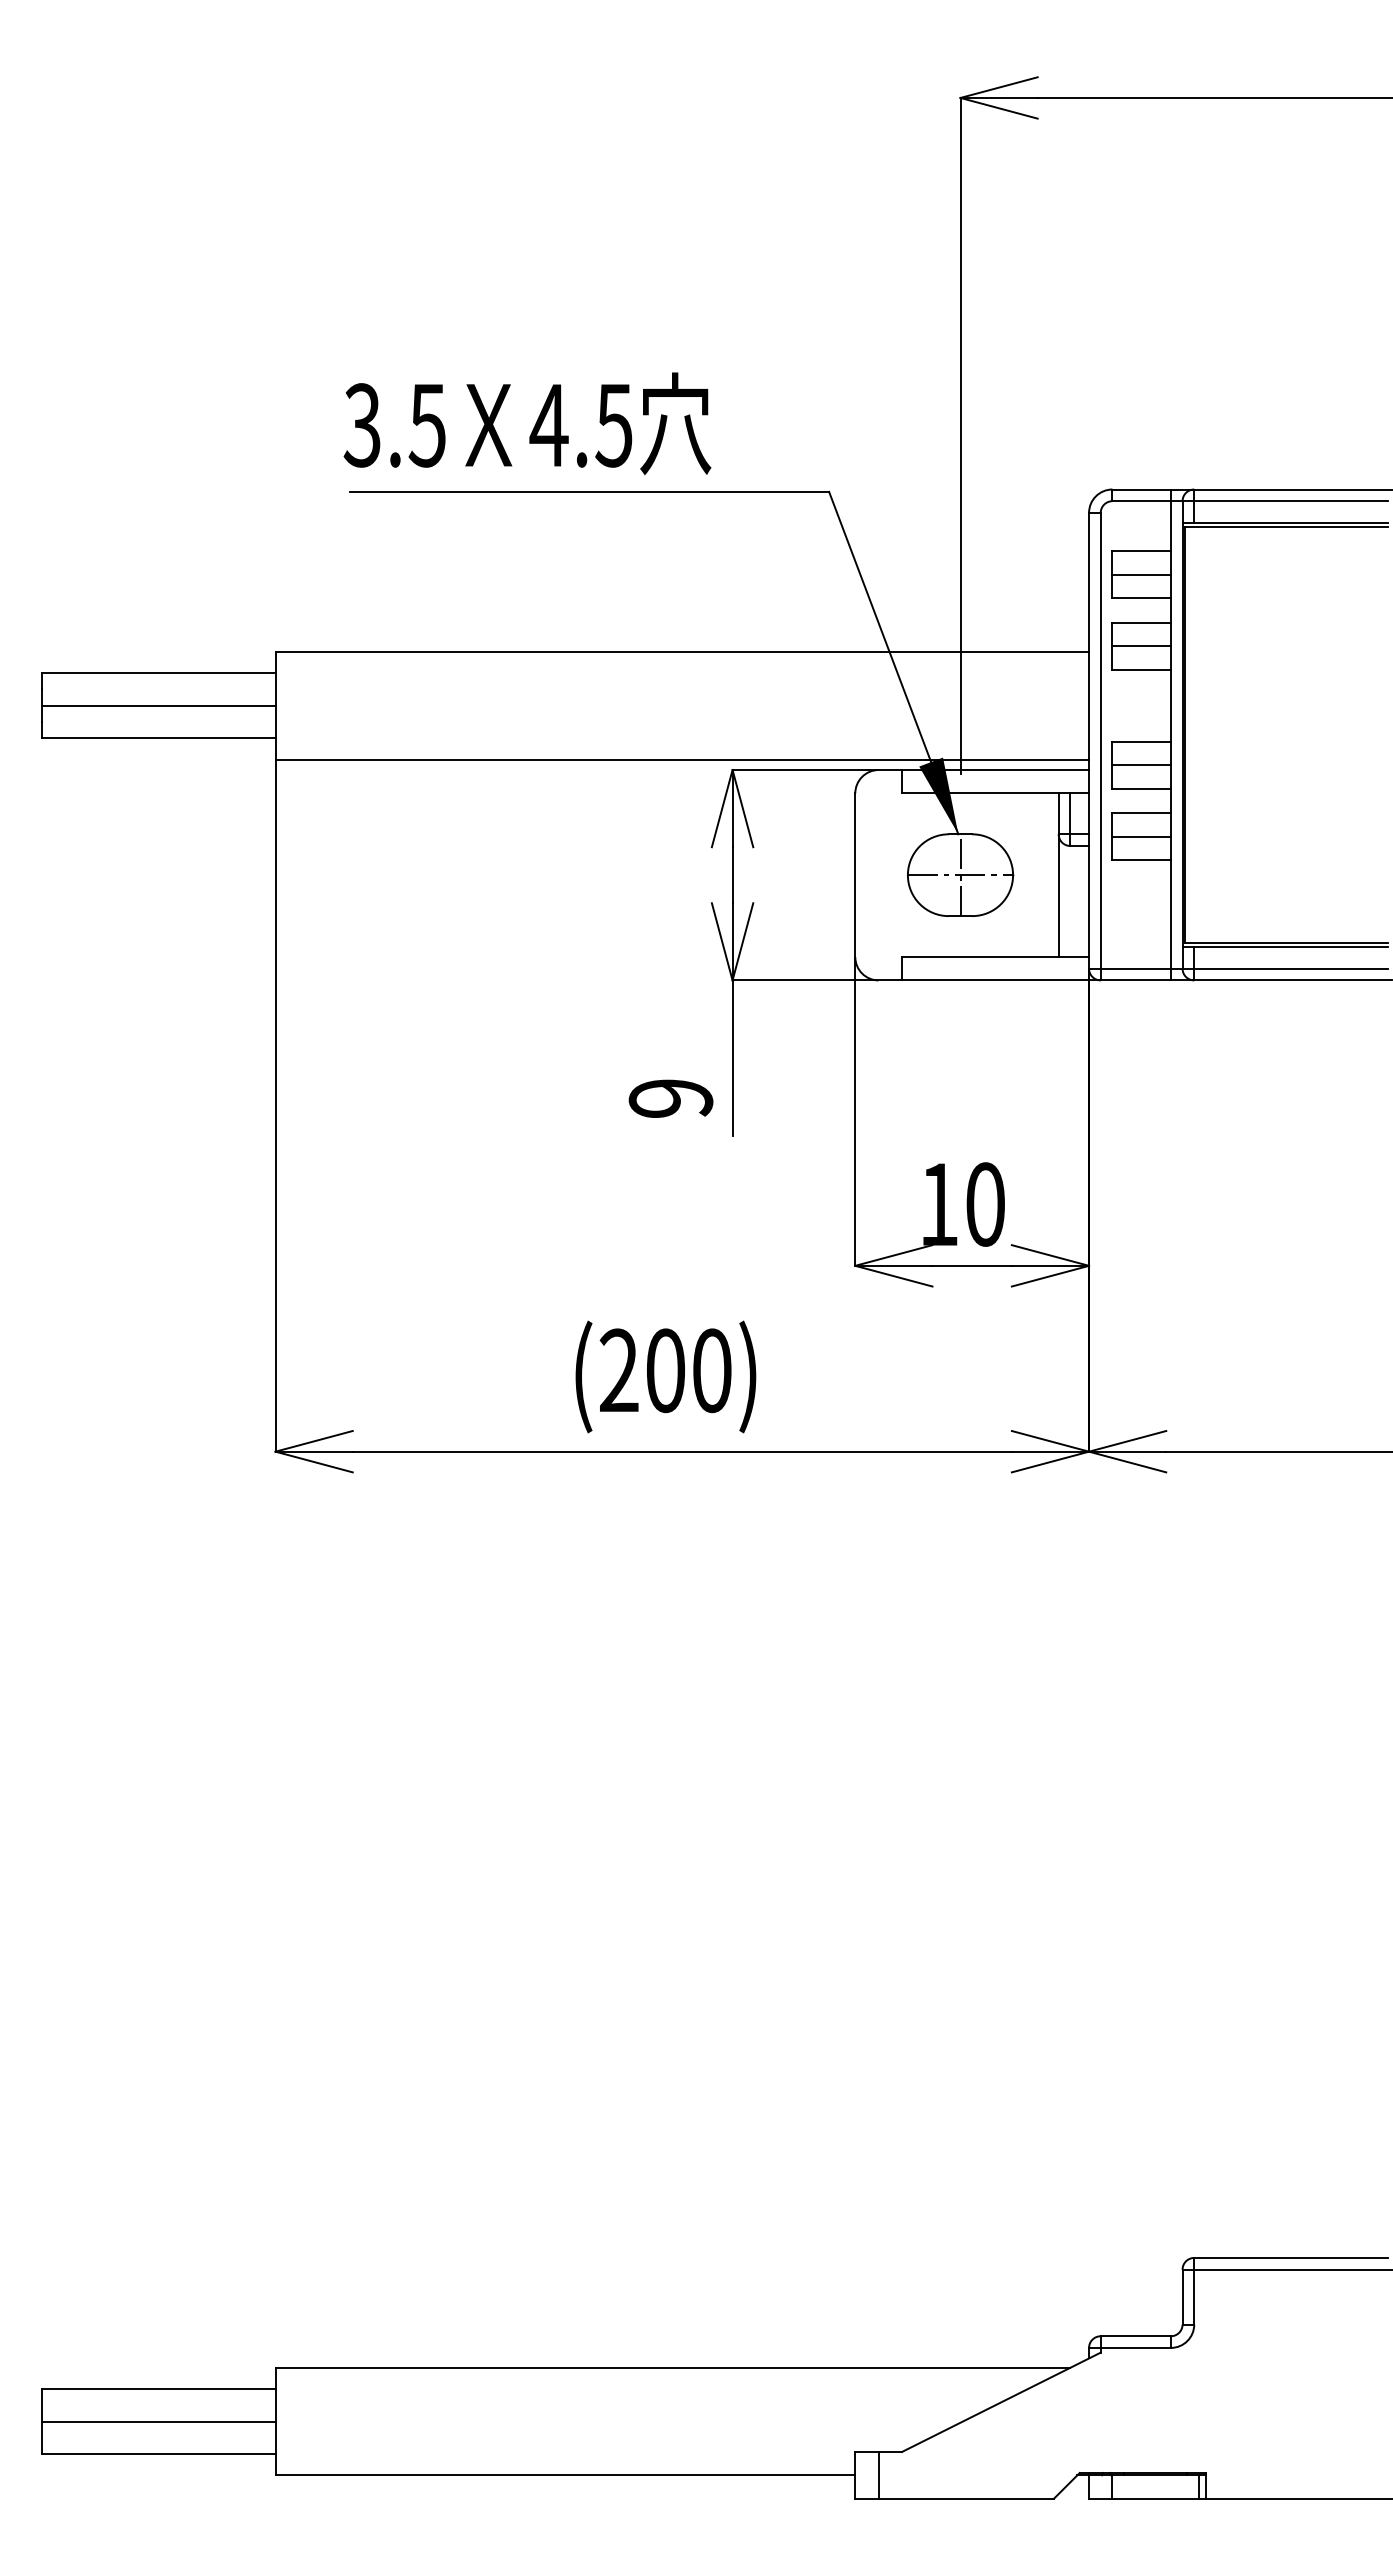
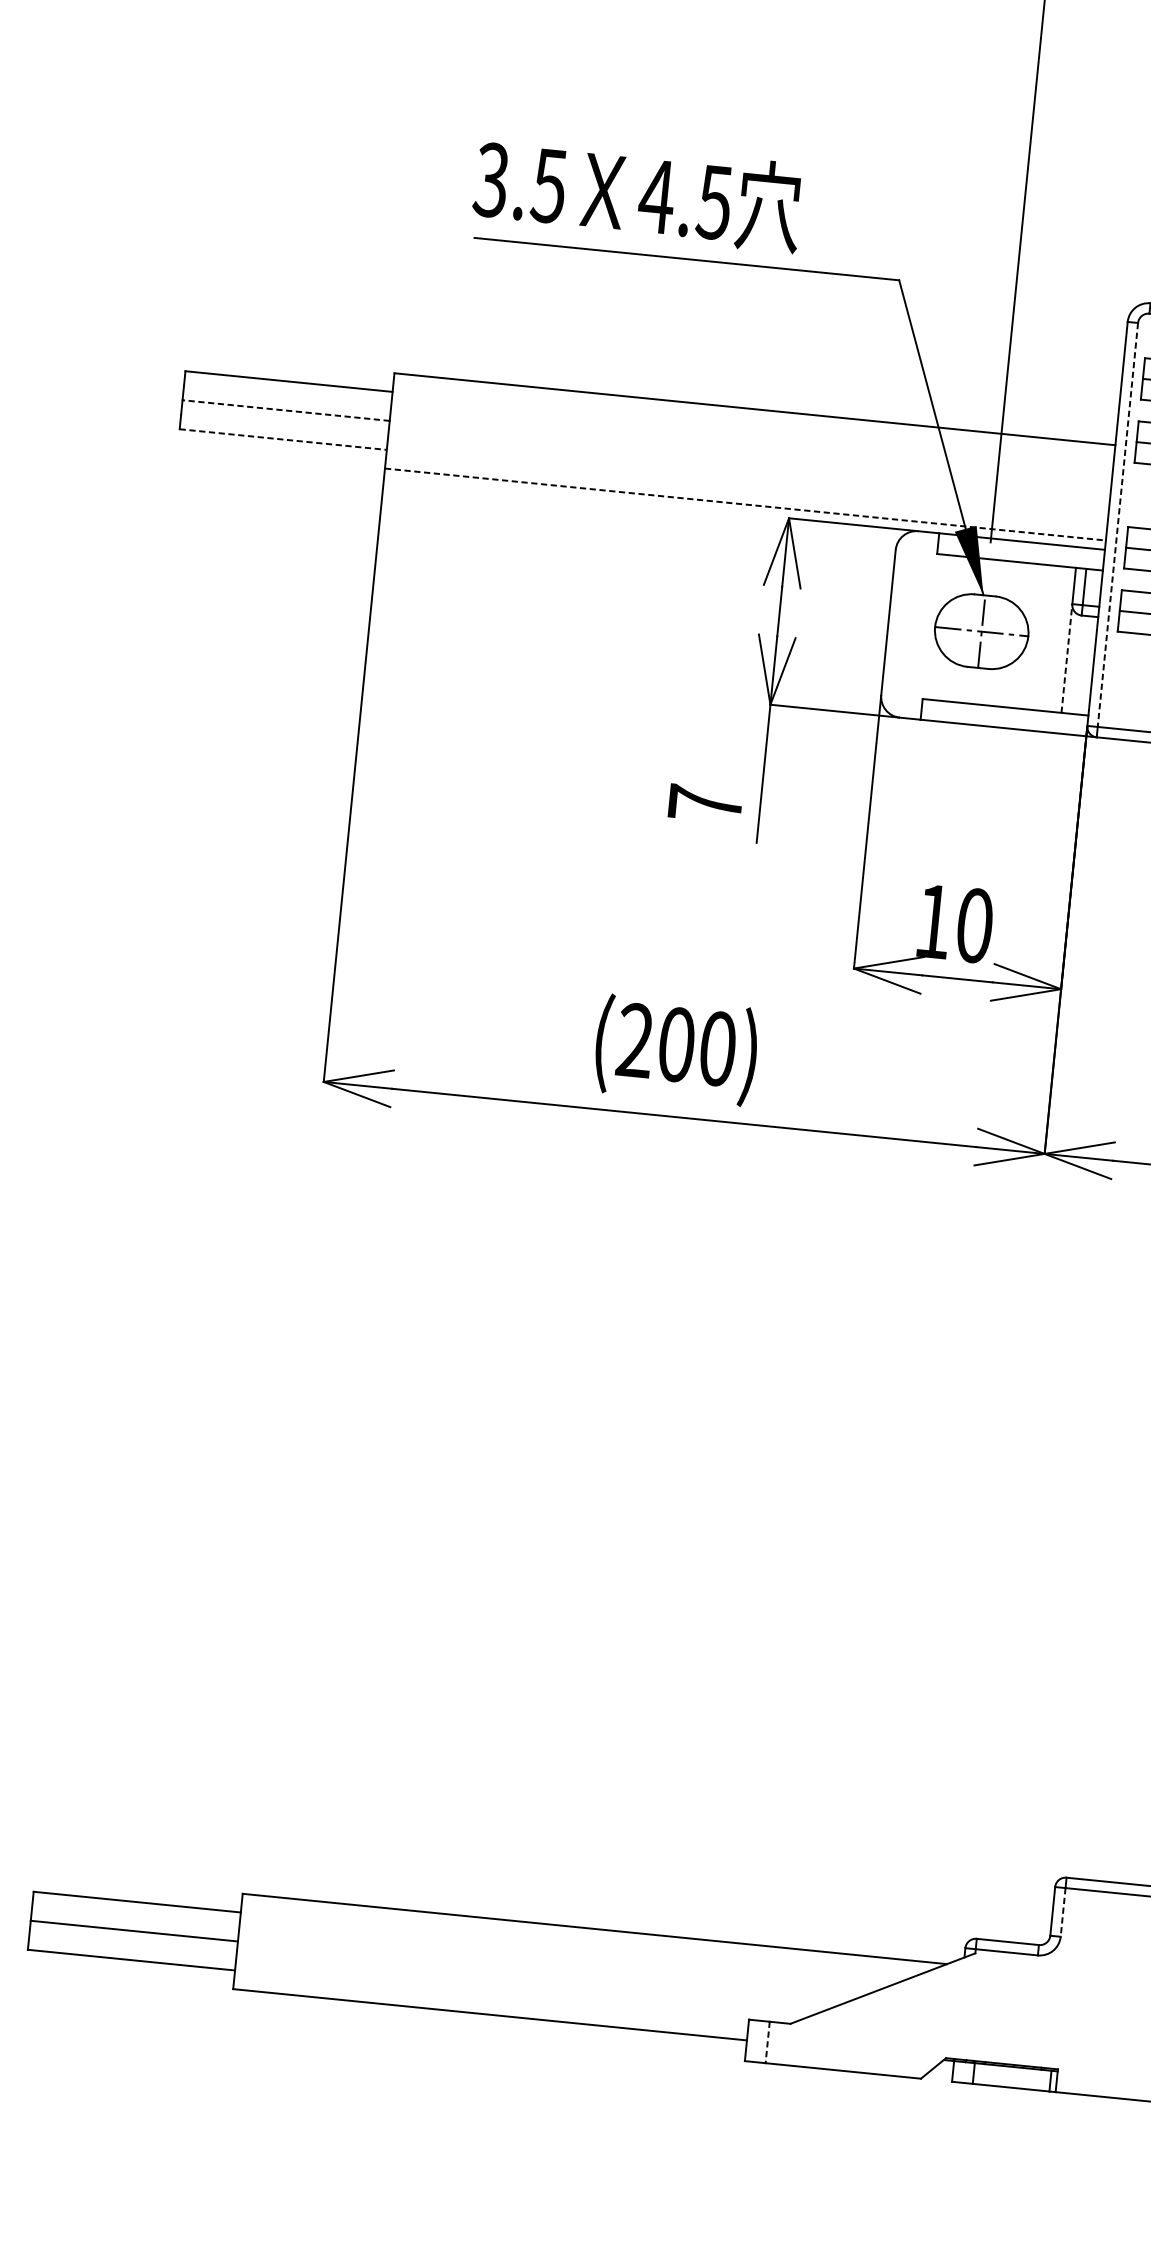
line: (158, 705) -> (286, 410), solid -> dashed
line: (158, 738) -> (283, 439), solid -> dashed
line: (1100, 740) -> (1117, 524), solid -> dashed
line: (682, 759) -> (745, 504), solid -> dashed
line: (1058, 895) -> (1066, 658), solid -> dashed
text: (670, 1098) -> (704, 803), 9 -> 7
line: (1194, 2297) -> (1063, 1912), solid -> dashed
line: (878, 2475) -> (767, 2042), solid -> dashed

